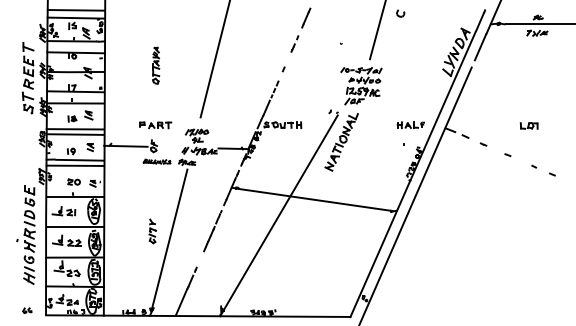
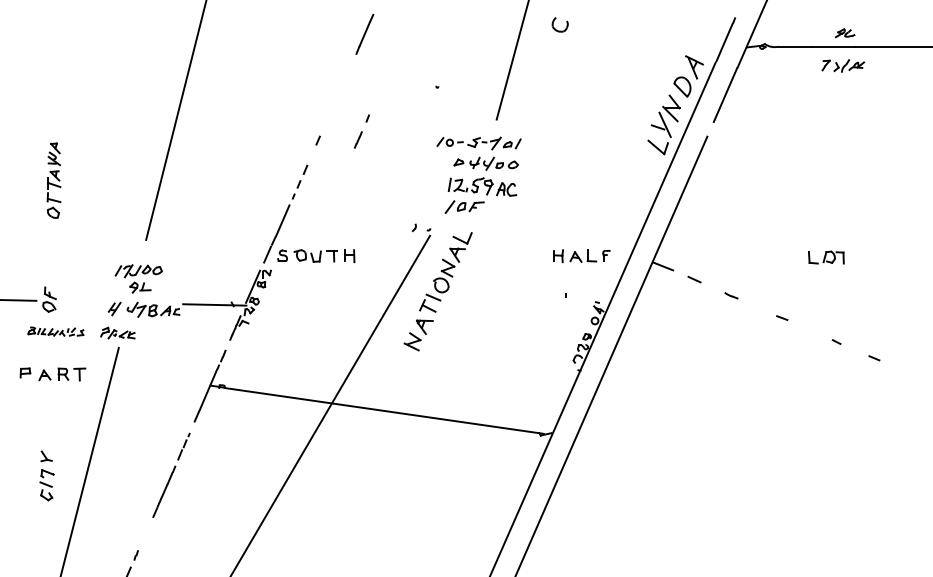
line: (294, 43) -> (361, 130), moved
part: (156, 65) -> (54, 180), moved
part: (155, 125) -> (52, 374), moved

